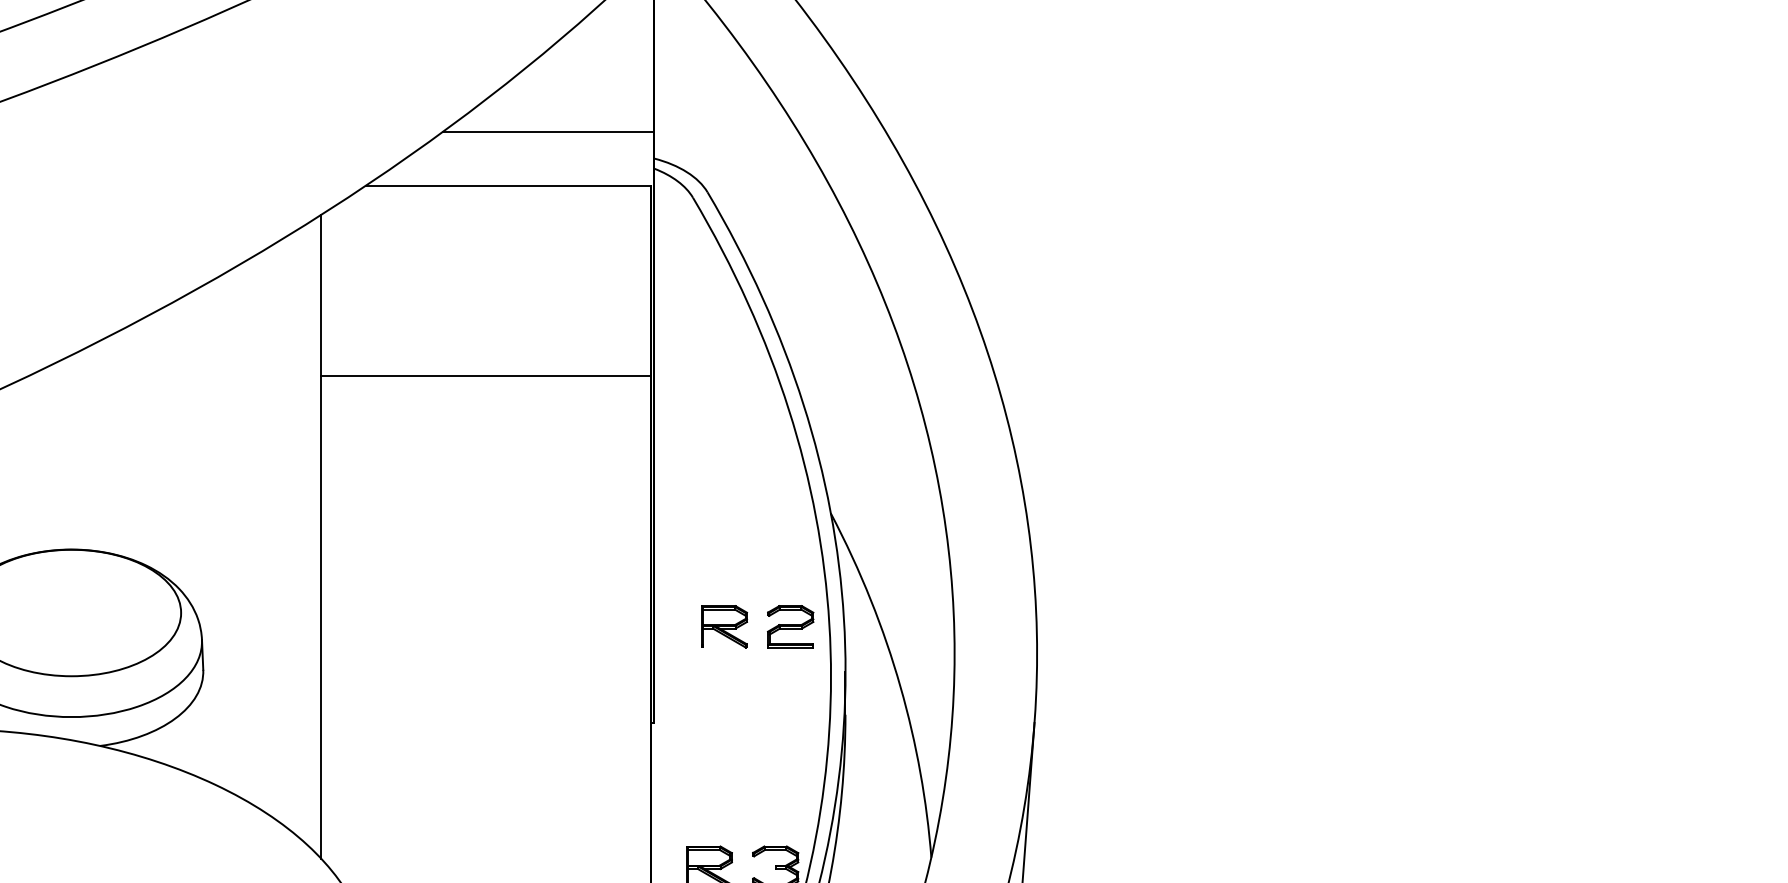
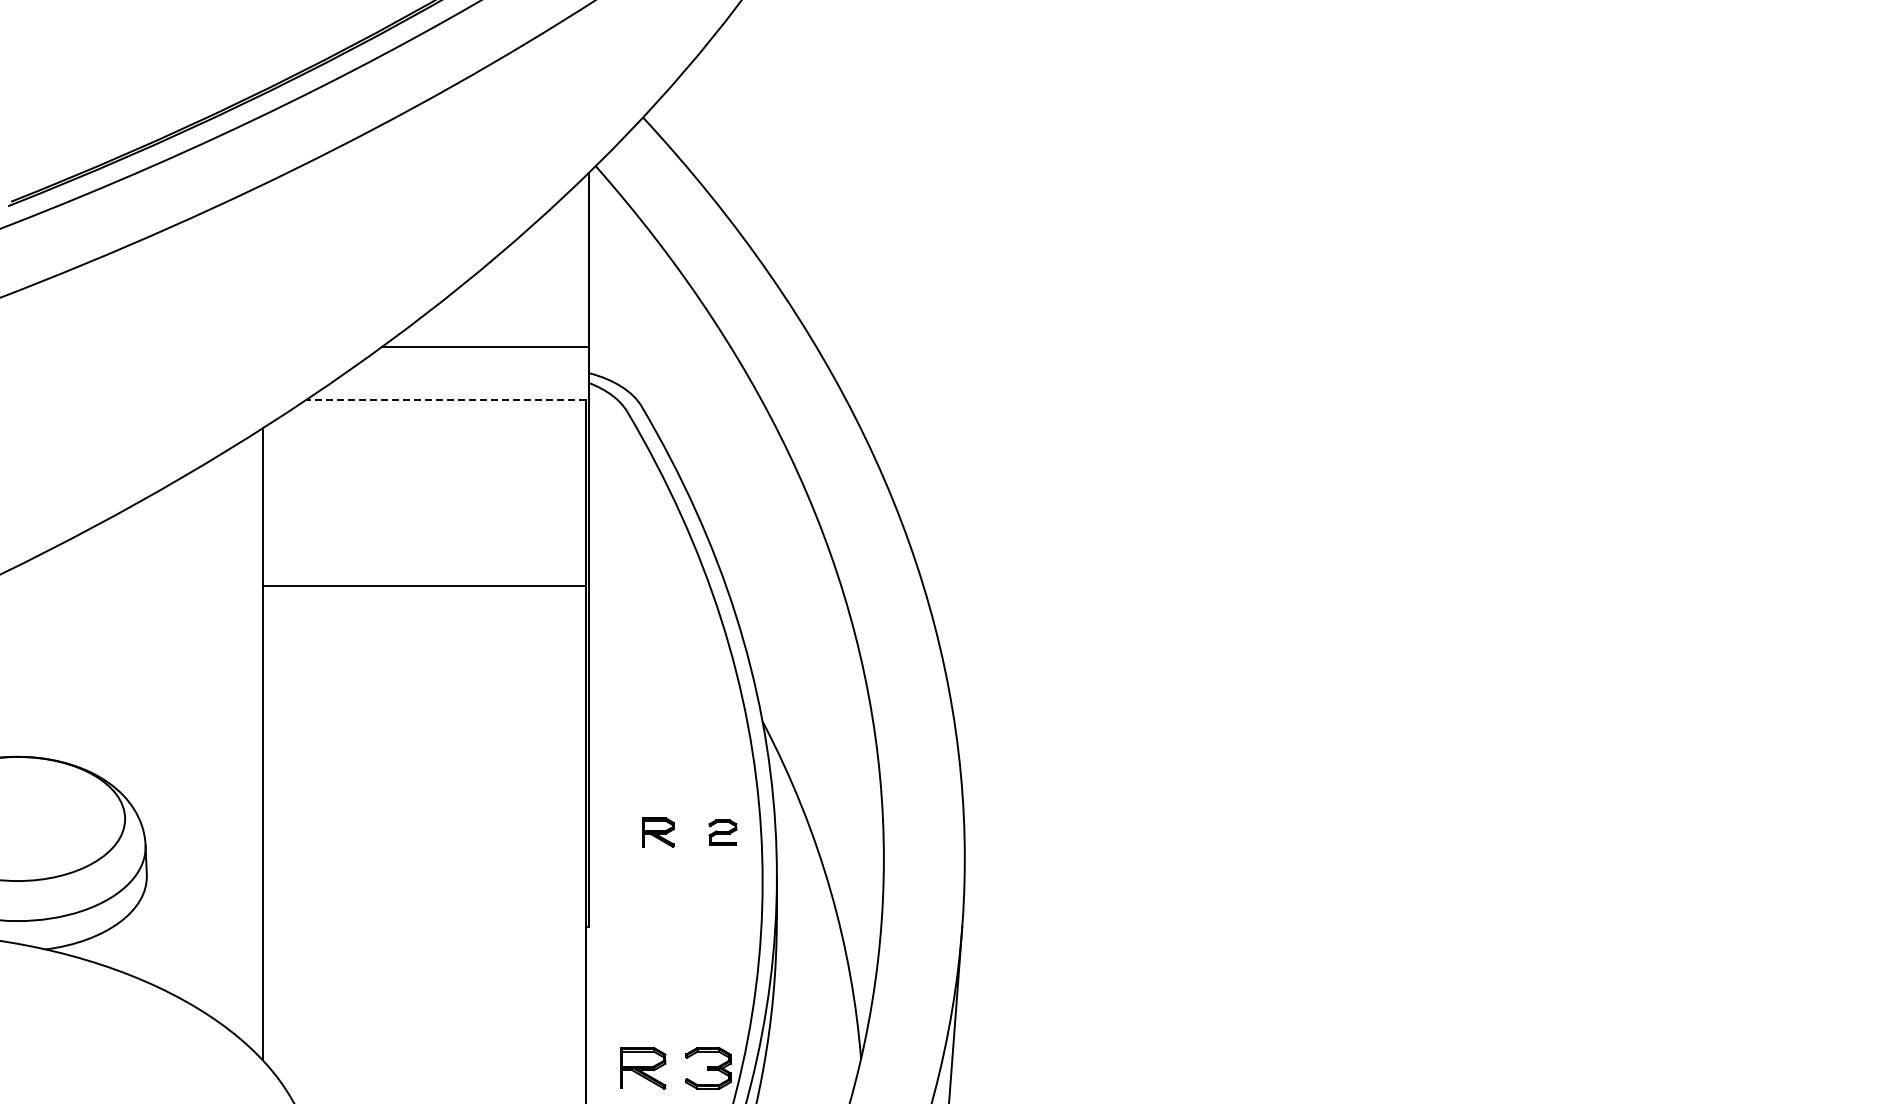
line: (508, 185) -> (446, 399), solid -> dashed
part: (724, 626) -> (658, 832), size x0.7
part: (790, 626) -> (722, 832), size x0.6

